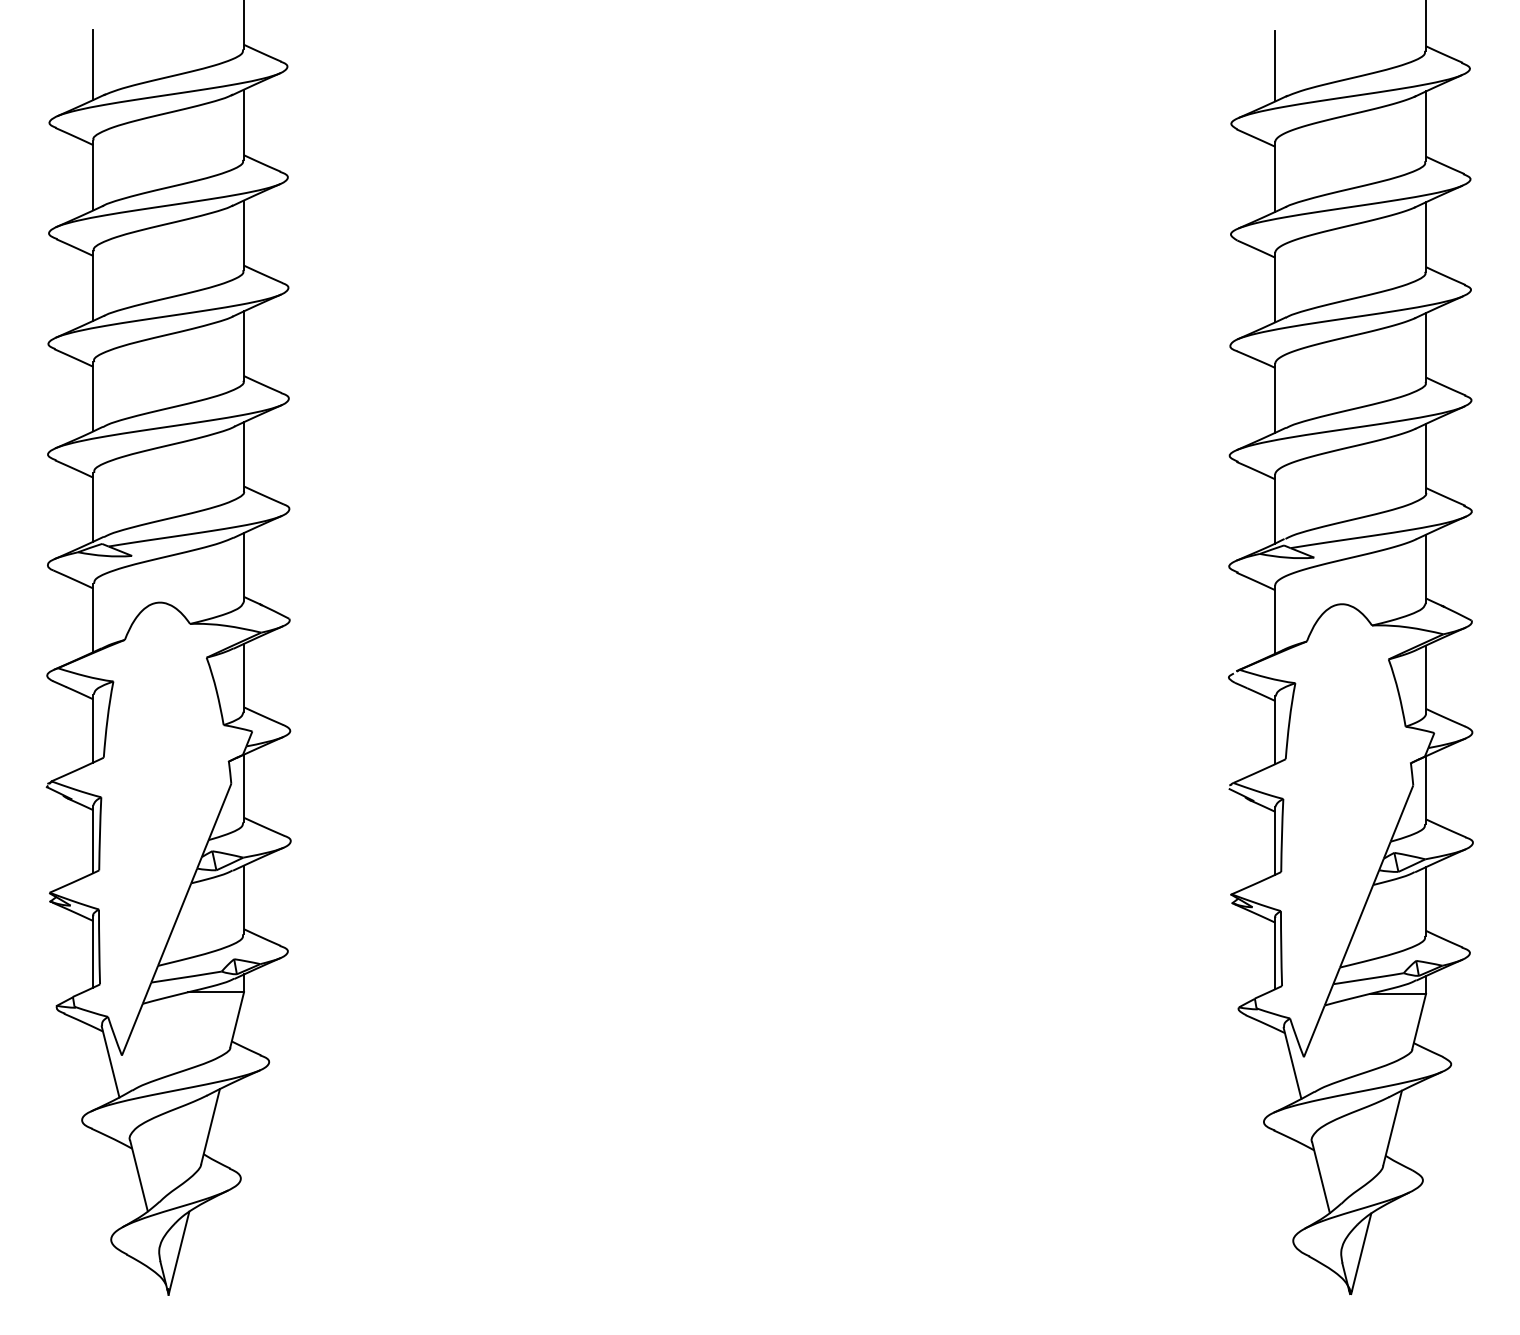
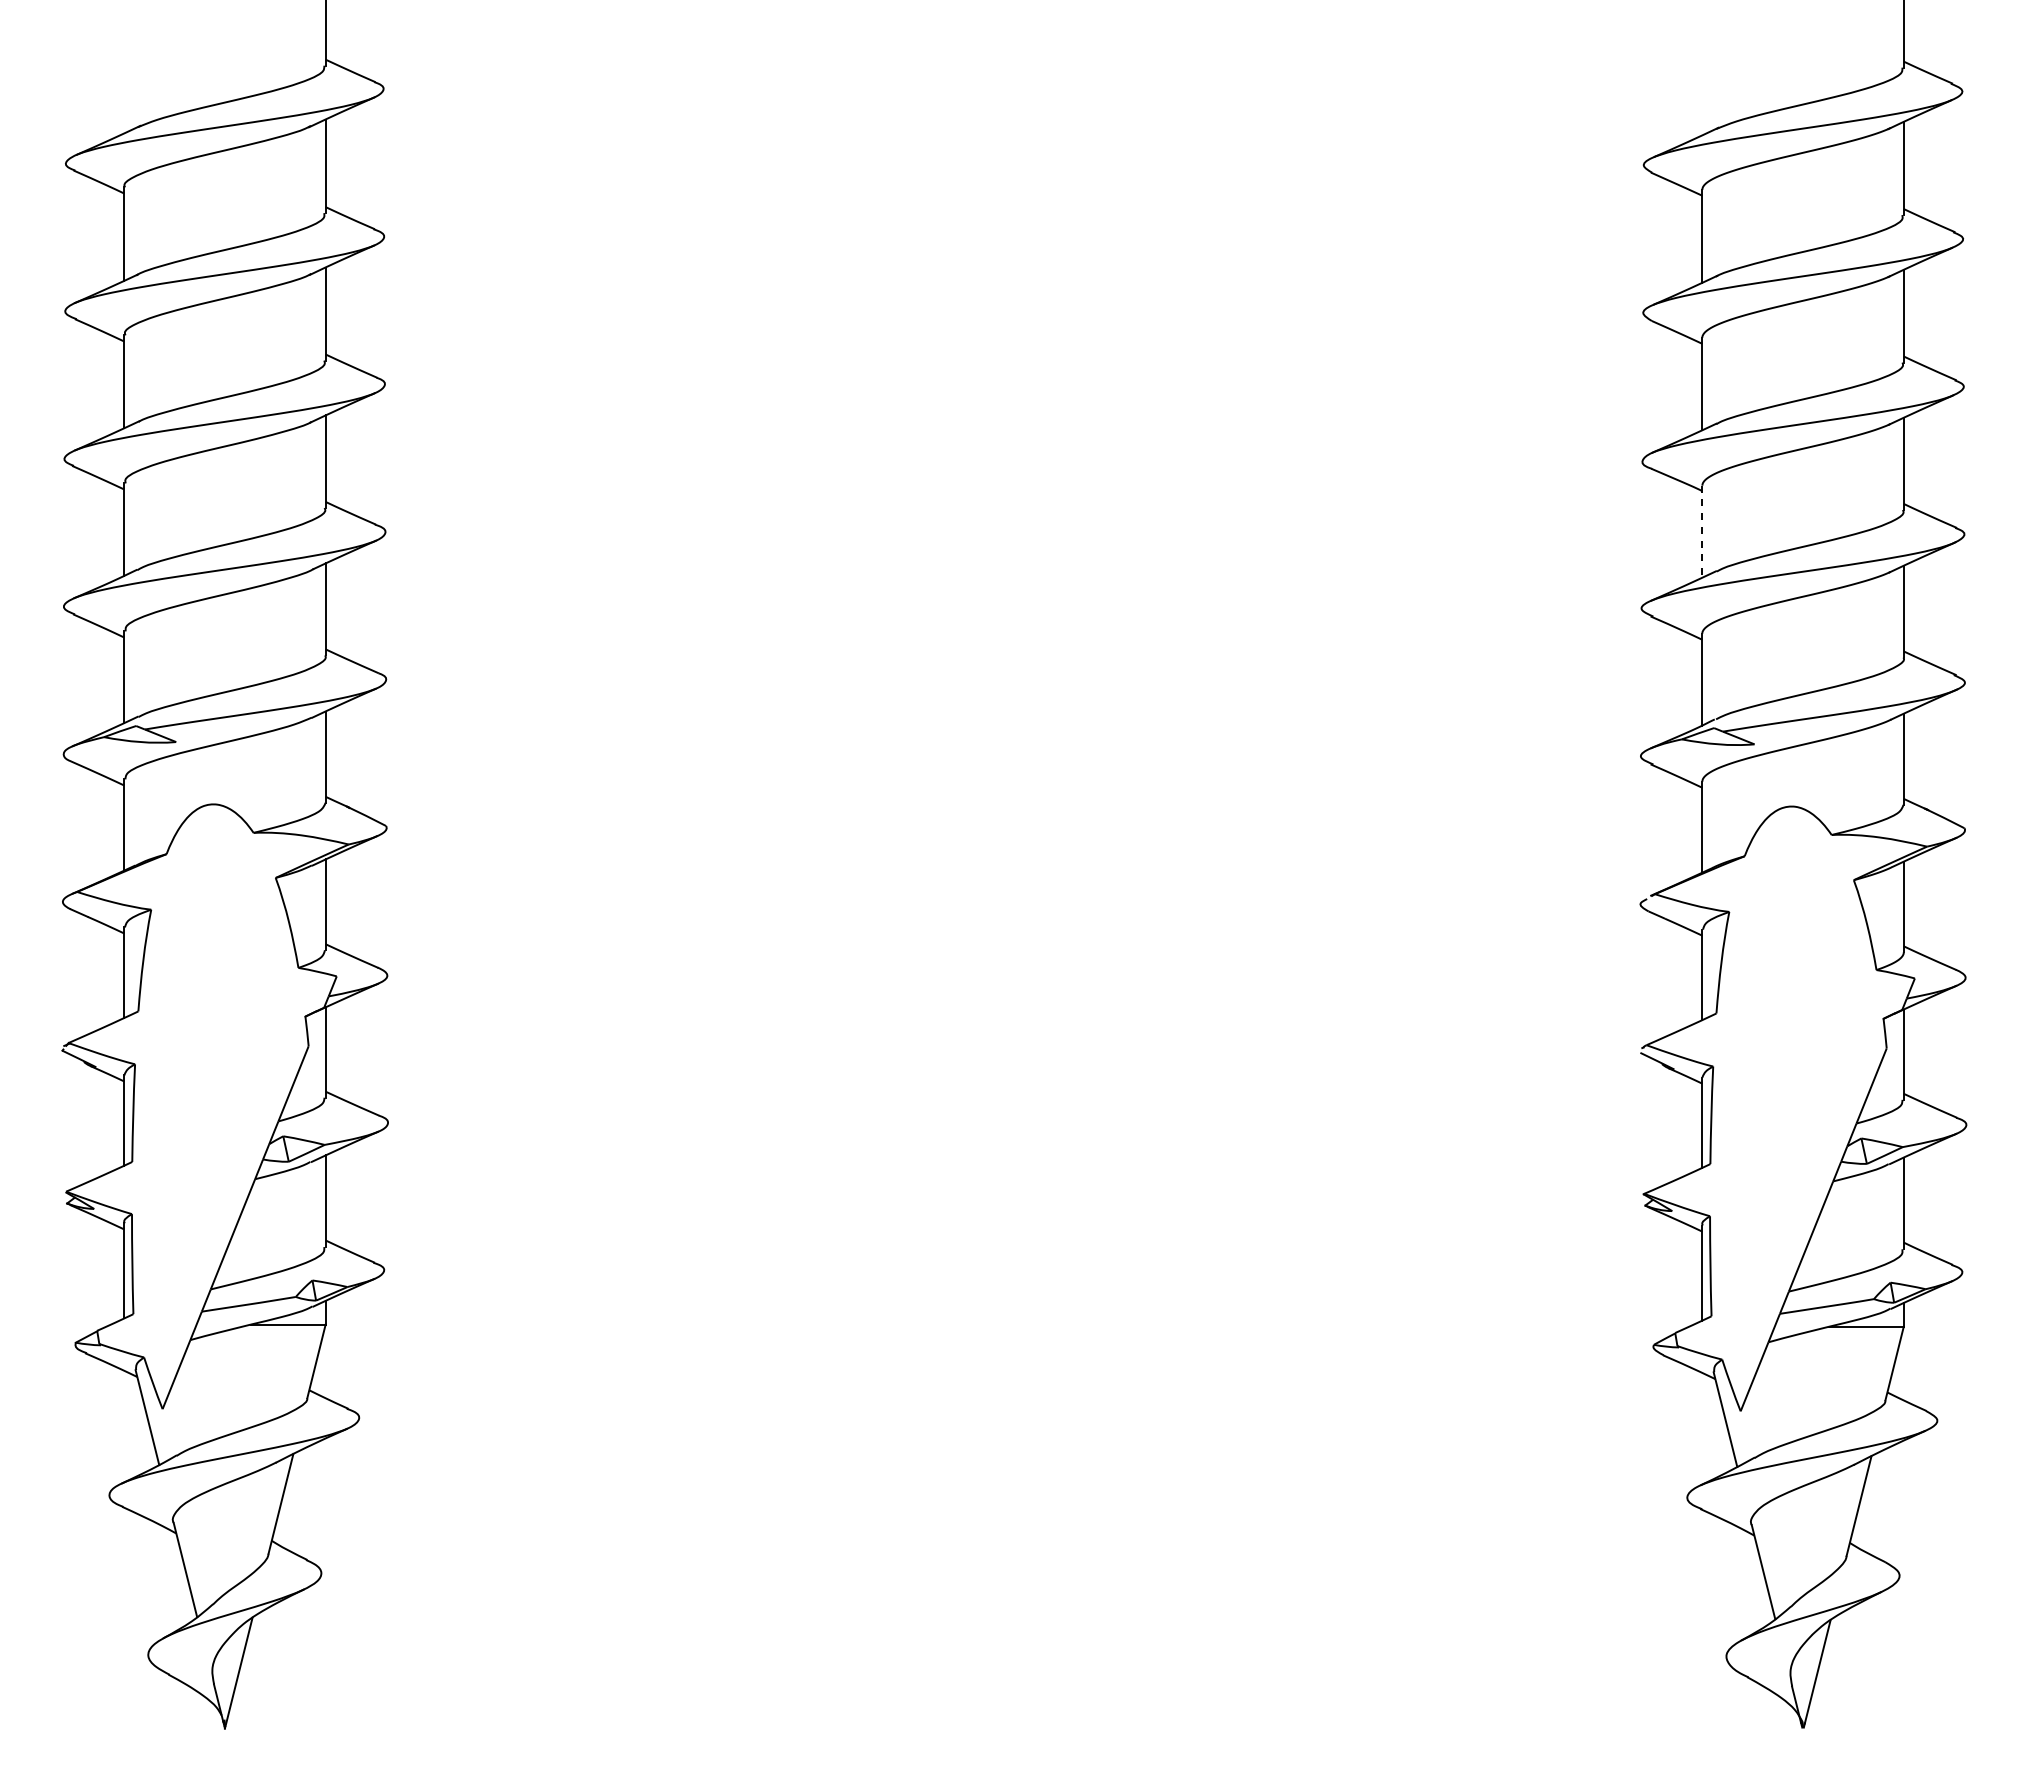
line: (93, 64) -> (124, 86), removed
line: (1275, 66) -> (1702, 88), removed
line: (1275, 398) -> (1702, 531), solid -> dashed

